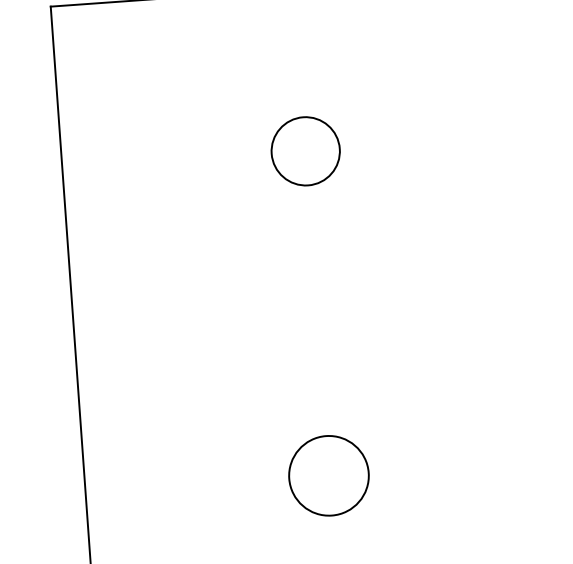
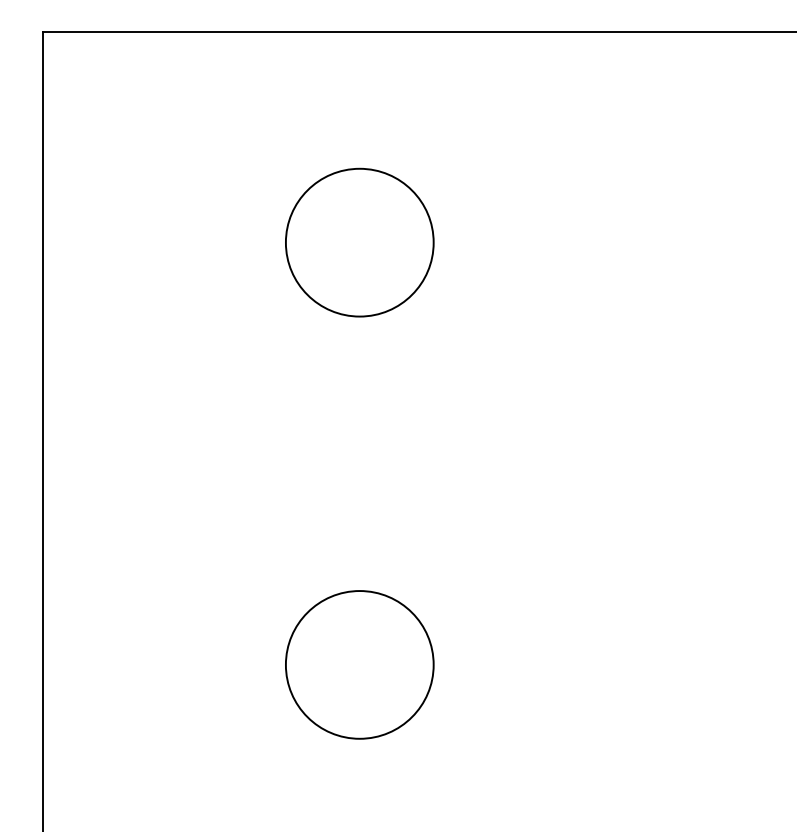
circle: (305, 151) -> (359, 242), size x1.67
circle: (328, 475) -> (359, 664), size x1.43

